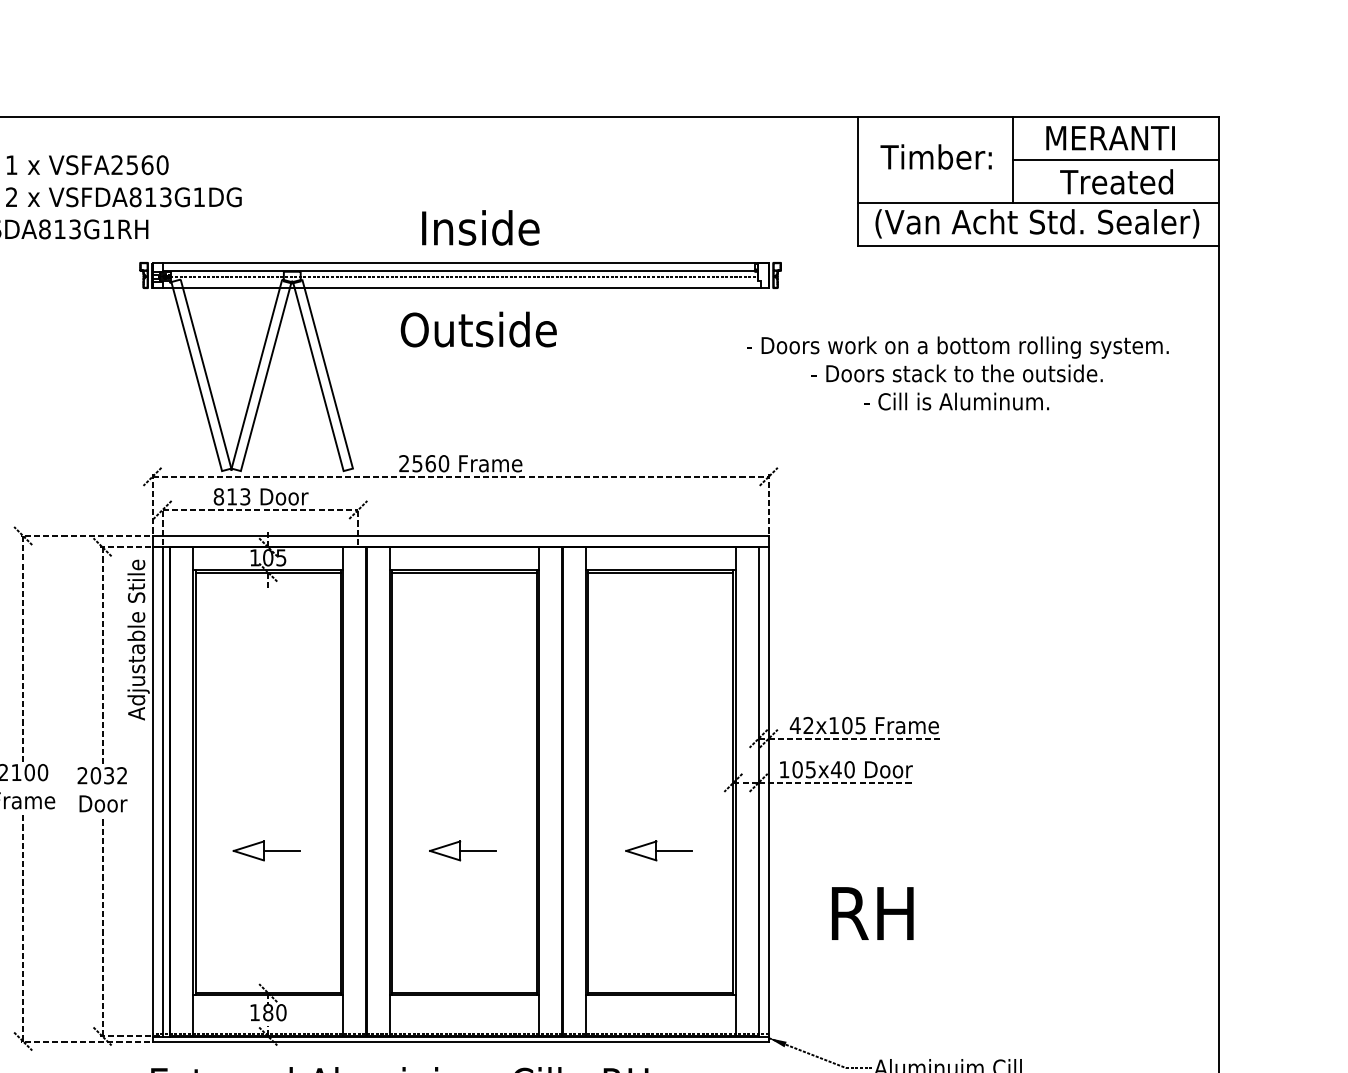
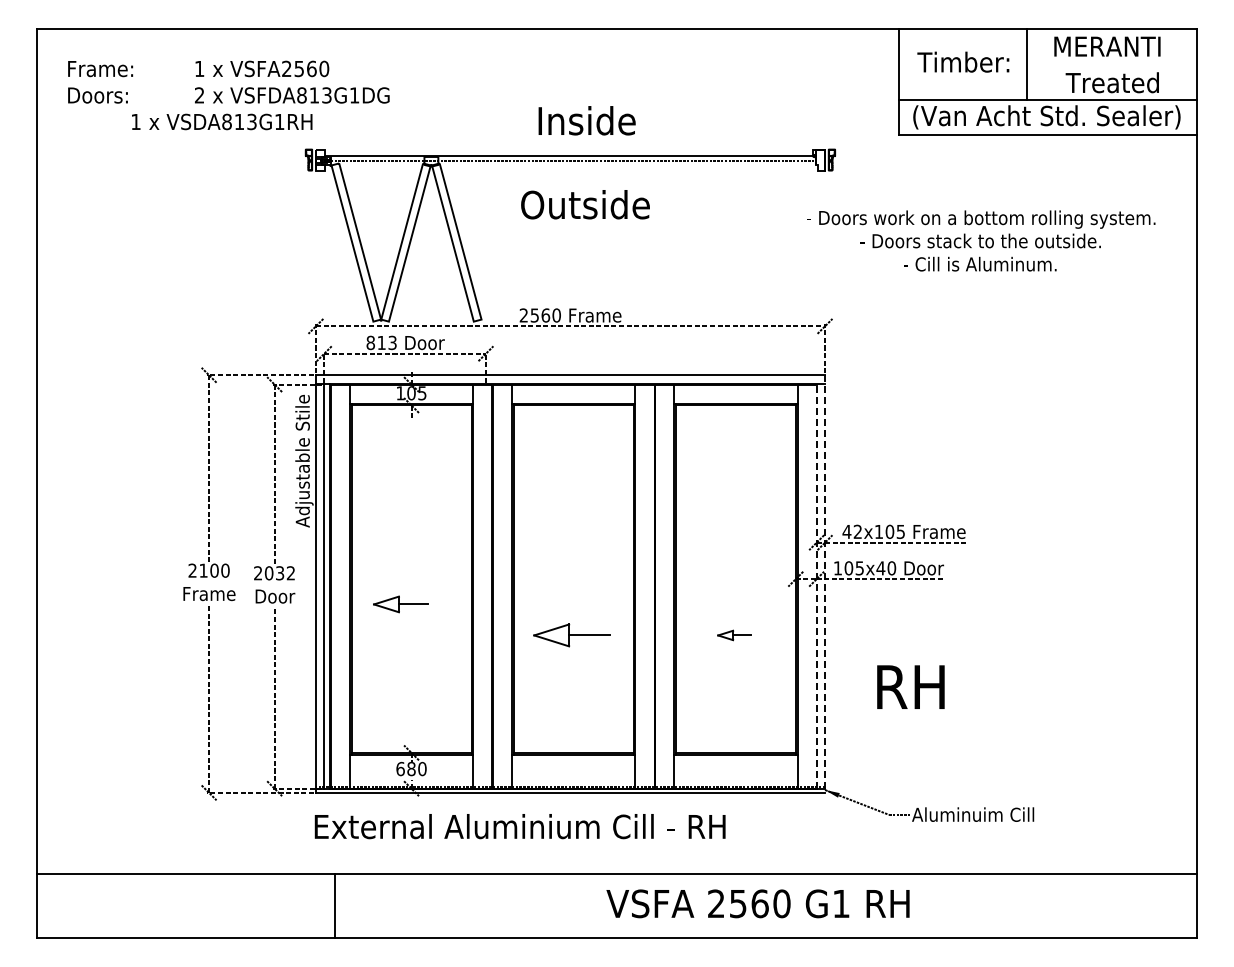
line: (1115, 159) -> (1111, 64), removed
line: (458, 262) -> (568, 149), removed
line: (461, 288) -> (571, 170), removed
line: (769, 789) -> (825, 584), solid -> dashed
line: (758, 791) -> (816, 586), solid -> dashed
part: (265, 851) -> (400, 604), moved
part: (463, 851) -> (572, 635), size x1.4
part: (659, 851) -> (734, 635), size x0.6
text: (254, 1012) -> (400, 768), 180 -> 680

